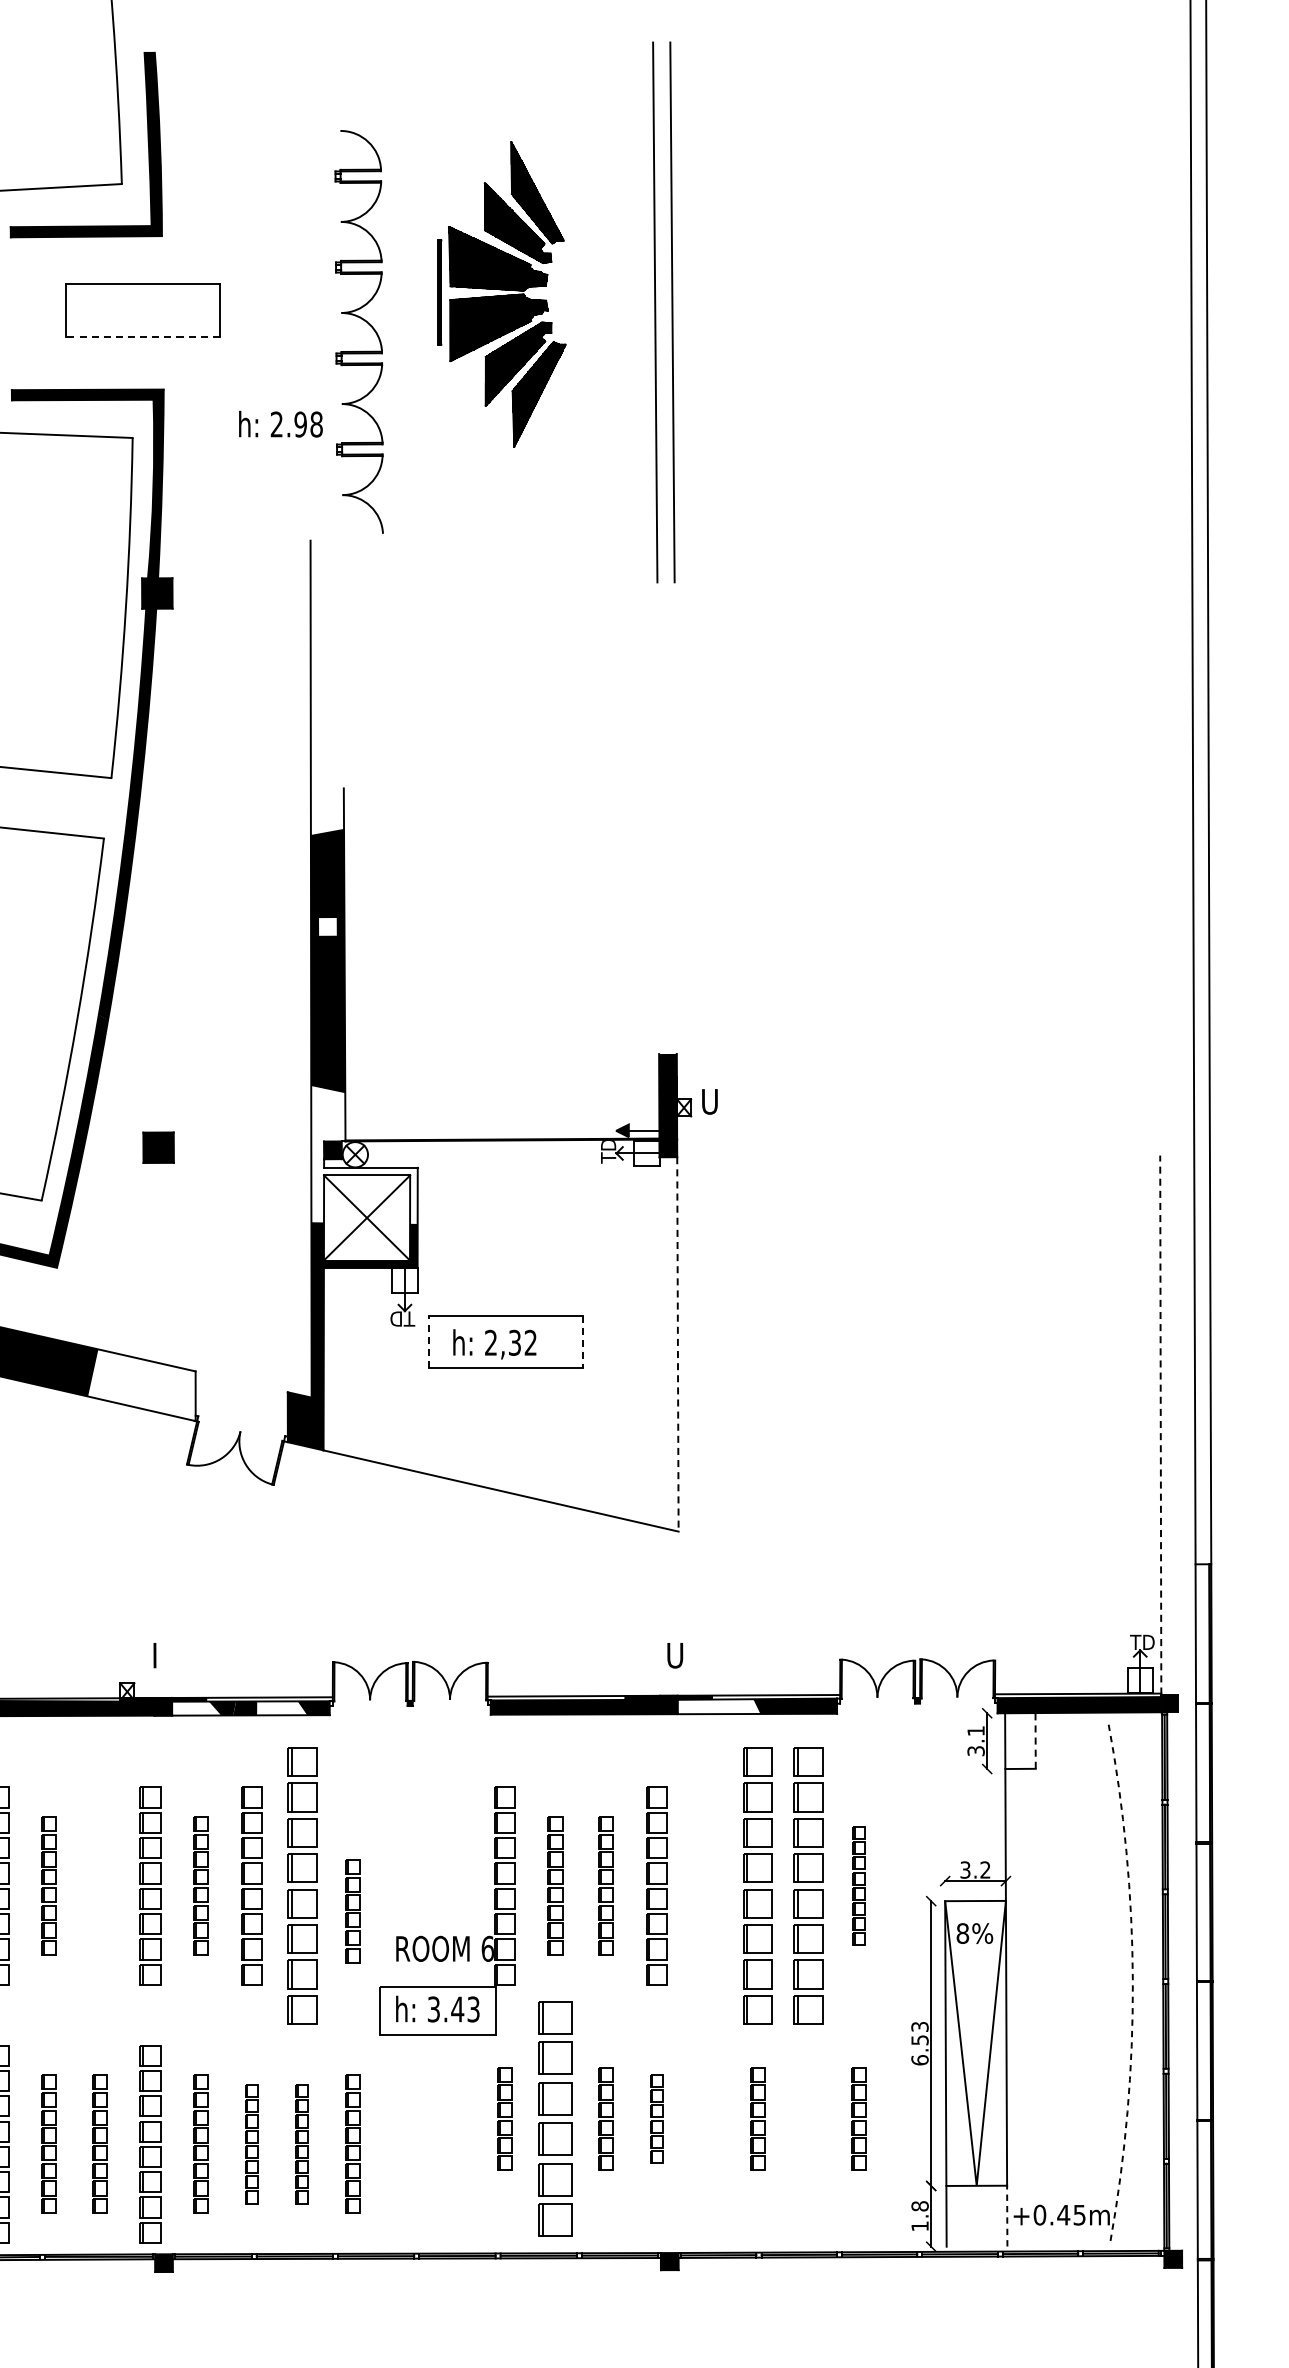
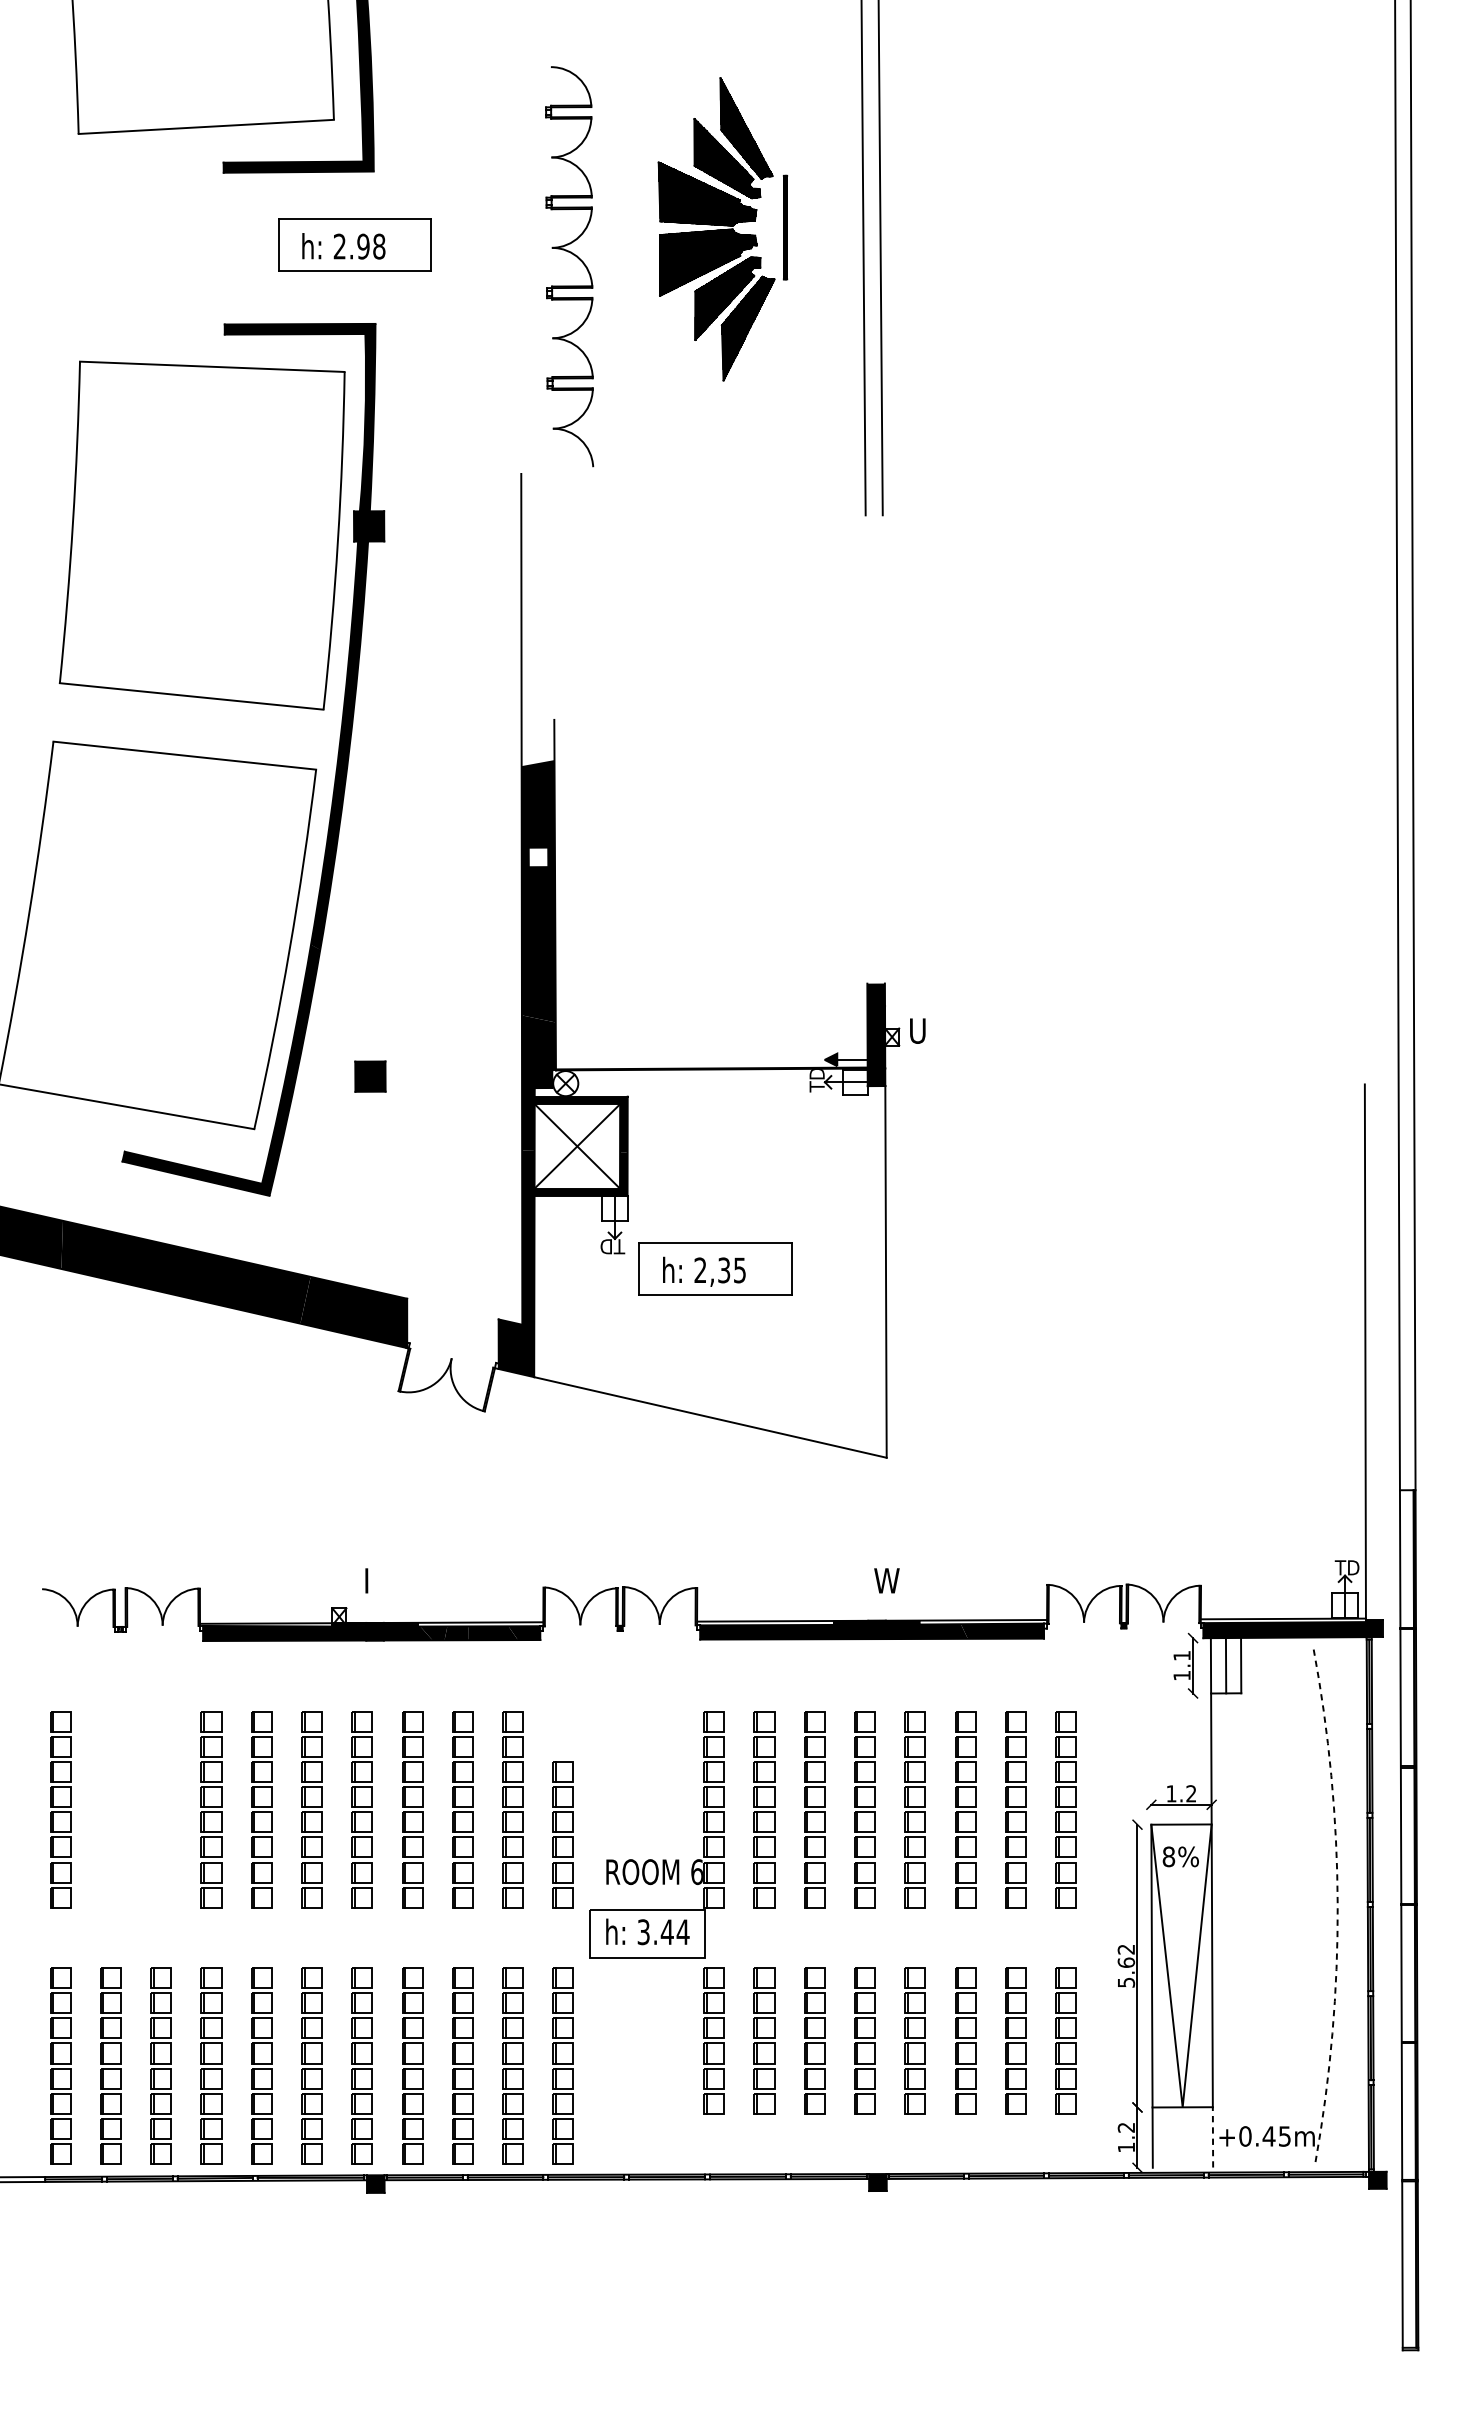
part: (439, 292) -> (785, 227), moved
line: (142, 336) -> (354, 271), dashed -> solid
text: (280, 424) -> (343, 246), moved
fill: (364, 1154) -> (574, 1083), added
line: (429, 1341) -> (639, 1269), dashed -> solid
line: (582, 1341) -> (791, 1269), dashed -> solid
text: (530, 1342) -> (739, 1270), 2,32 -> 2,35
line: (678, 1343) -> (886, 1271), dashed -> solid
fill: (141, 1385) -> (353, 1312), added
line: (1160, 1424) -> (1365, 1351), dashed -> solid
text: (678, 1655) -> (886, 1580), U -> W
fill: (715, 1706) -> (923, 1631), added
fill: (195, 1708) -> (407, 1633), added
fill: (281, 1708) -> (492, 1633), added
line: (1019, 1740) -> (1225, 1665), added
line: (1035, 1740) -> (1241, 1665), dashed -> solid
text: (975, 1750) -> (1181, 1675), 3.1 -> 1.1
text: (965, 1869) -> (1171, 1793), 3.2 -> 1.2
part: (48, 1885) -> (261, 1809), size x1.43
part: (99, 1885) -> (311, 1809), added
part: (200, 1885) -> (412, 1809), size x1.43
part: (301, 1885) -> (512, 1809), size x0.71
part: (555, 1885) -> (764, 1809), size x1.43
part: (605, 1885) -> (814, 1809), size x1.43
part: (706, 1885) -> (914, 1809), added
part: (757, 1885) -> (965, 1809), size x0.71
part: (808, 1885) -> (1015, 1809), size x0.71
part: (858, 1885) -> (1065, 1809), size x1.67
part: (352, 1911) -> (562, 1834), size x1.43
text: (472, 2009) -> (682, 1932), 3.43 -> 3.44
text: (920, 2042) -> (1126, 1965), 6.53 -> 5.62
part: (504, 2118) -> (713, 2040), size x1.43
part: (555, 2118) -> (764, 2040), size x0.62
part: (605, 2118) -> (814, 2040), size x1.43
part: (656, 2118) -> (864, 2040), size x1.67
part: (706, 2118) -> (914, 2040), added
part: (757, 2118) -> (965, 2040), size x1.43
part: (808, 2118) -> (1015, 2040), added
part: (858, 2118) -> (1065, 2040), size x1.43
part: (48, 2143) -> (261, 2065), size x1.43
part: (99, 2143) -> (311, 2065), size x1.43
part: (200, 2143) -> (412, 2065), size x1.43
part: (251, 2143) -> (462, 2065), size x1.67
part: (301, 2143) -> (512, 2065), size x1.67
part: (352, 2143) -> (562, 2065), size x1.43
text: (920, 2206) -> (1126, 2127), 1.8 -> 1.2

